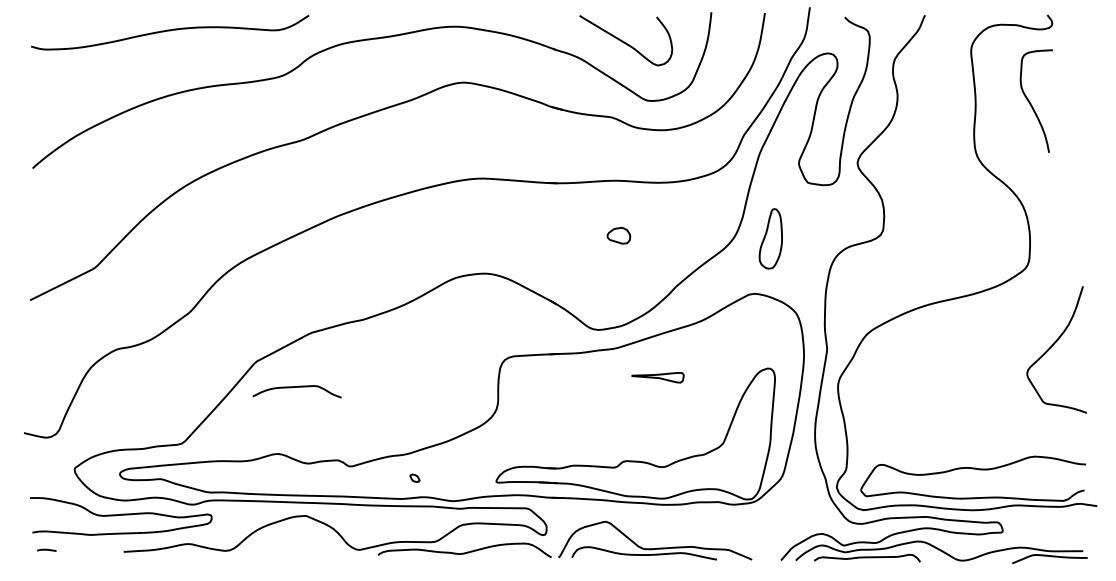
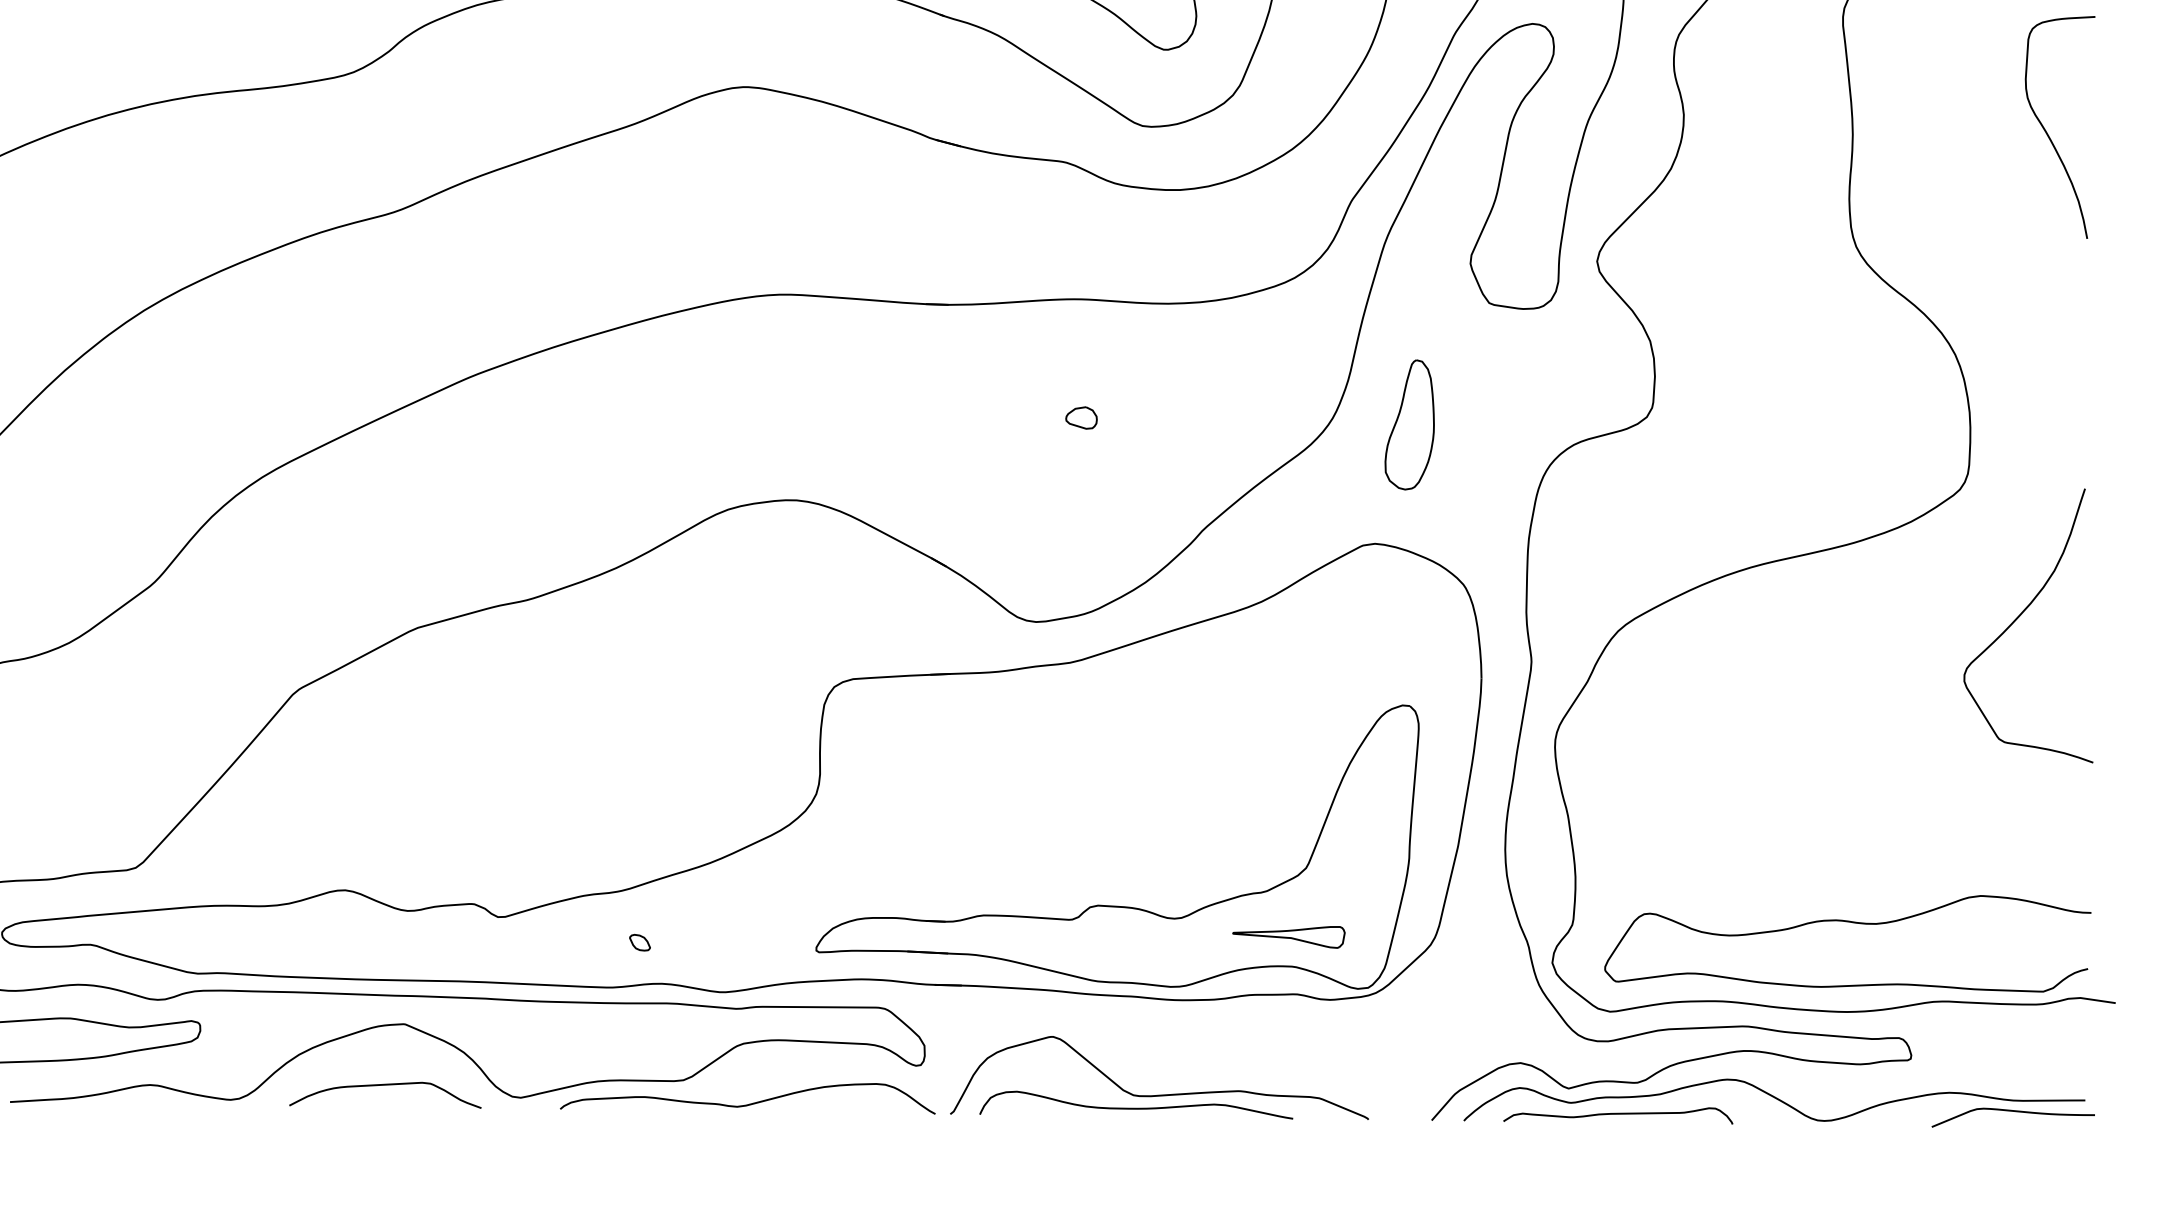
curve: (1031, 103) -> (2049, 132), moved
part: (619, 235) -> (1082, 417), size x0.62
curve: (1053, 345) -> (2021, 616), moved
part: (657, 377) -> (1287, 936), moved
curve: (296, 387) -> (383, 1086), moved

